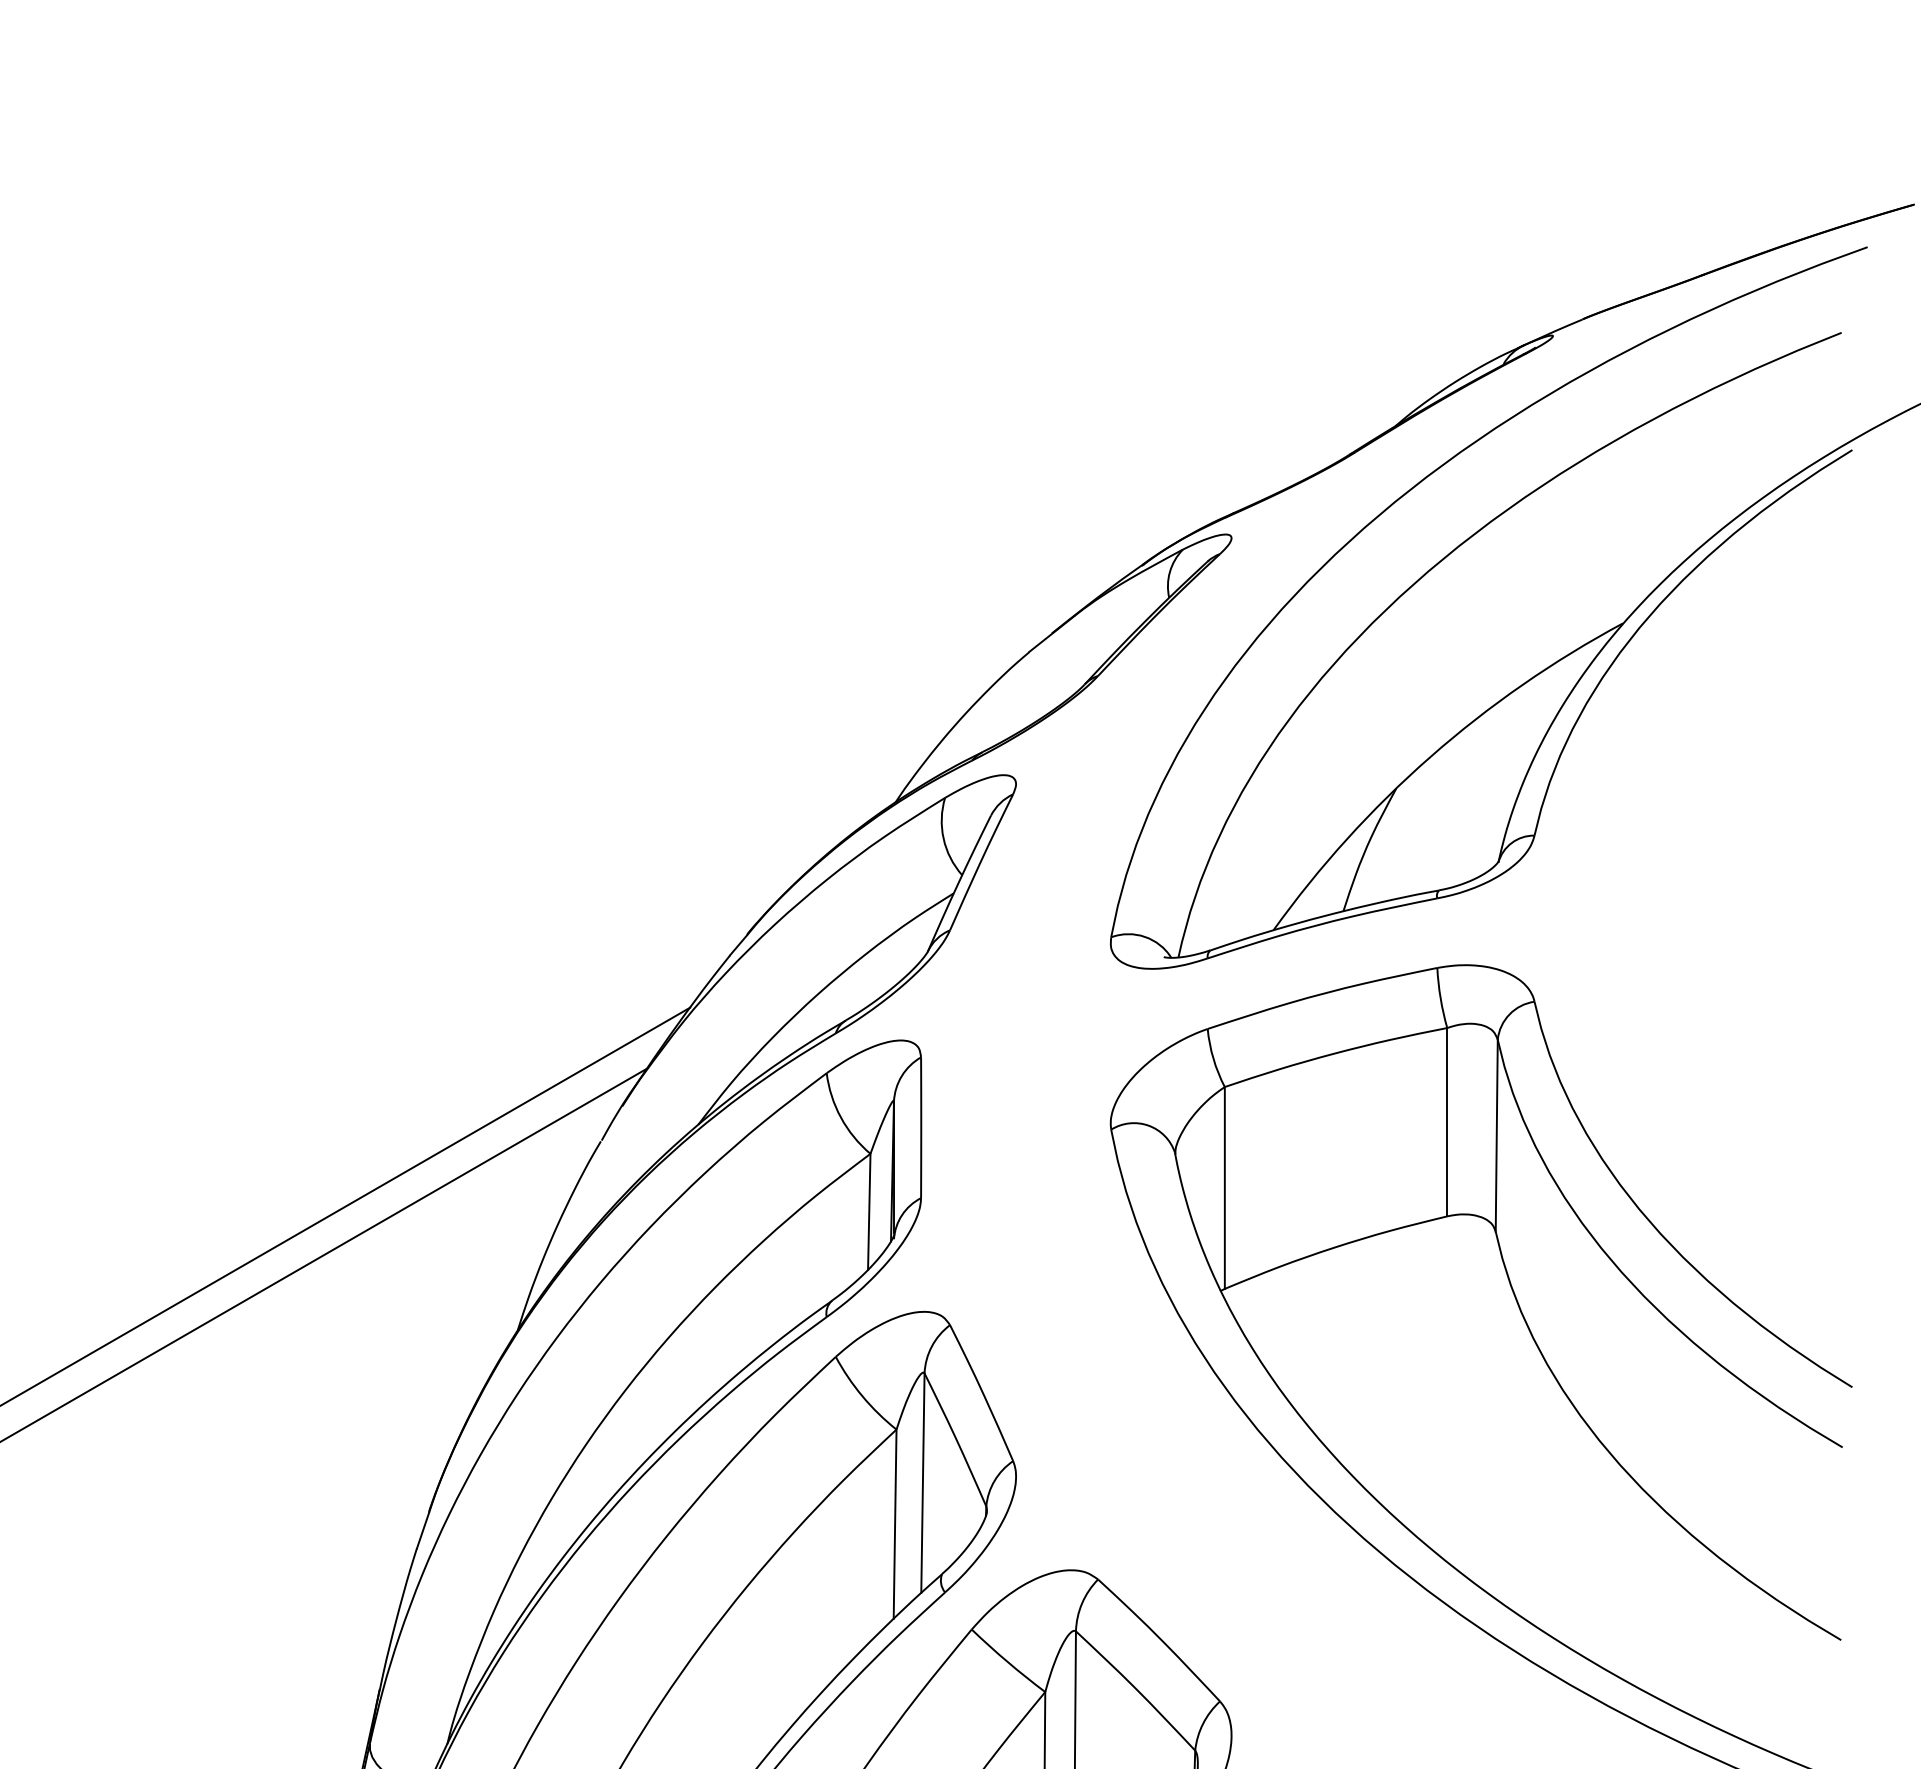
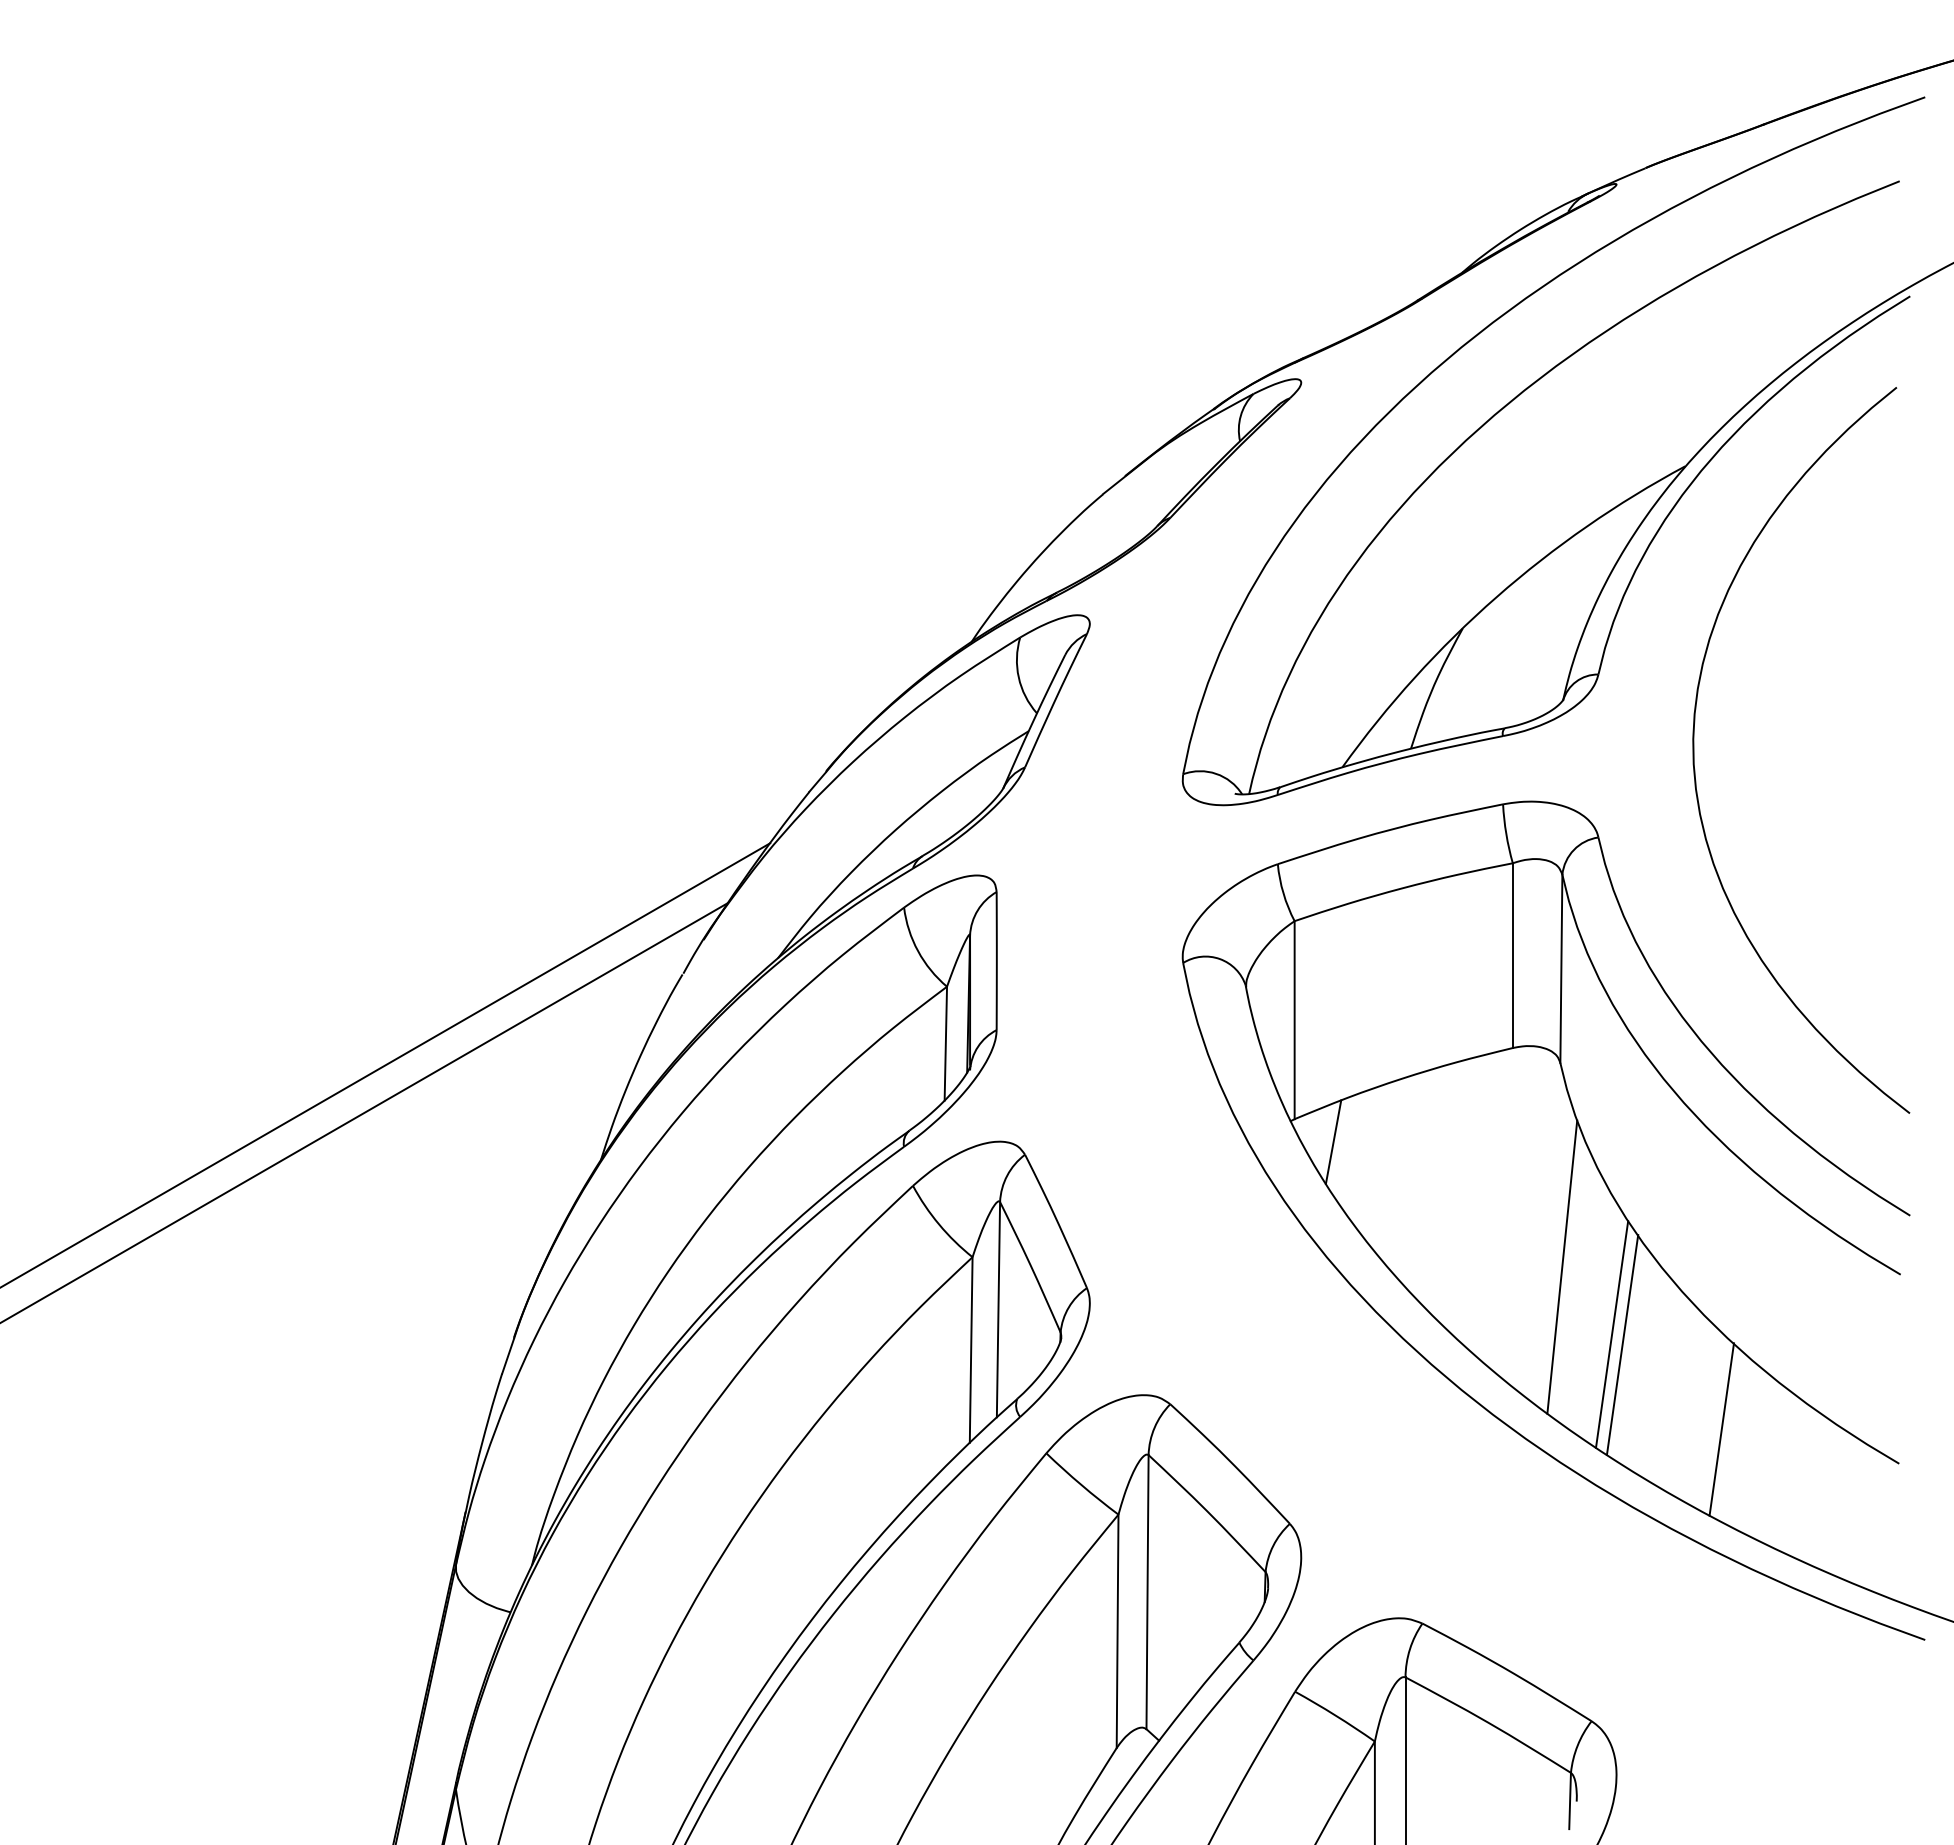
curve: (1632, 913) -> (1694, 750), added
line: (1264, 1312) -> (1333, 1142), added
line: (1497, 1439) -> (1562, 1266), added
line: (1548, 1508) -> (1612, 1334), added
line: (1559, 1519) -> (1622, 1345), added
line: (1659, 1605) -> (1721, 1429), added

